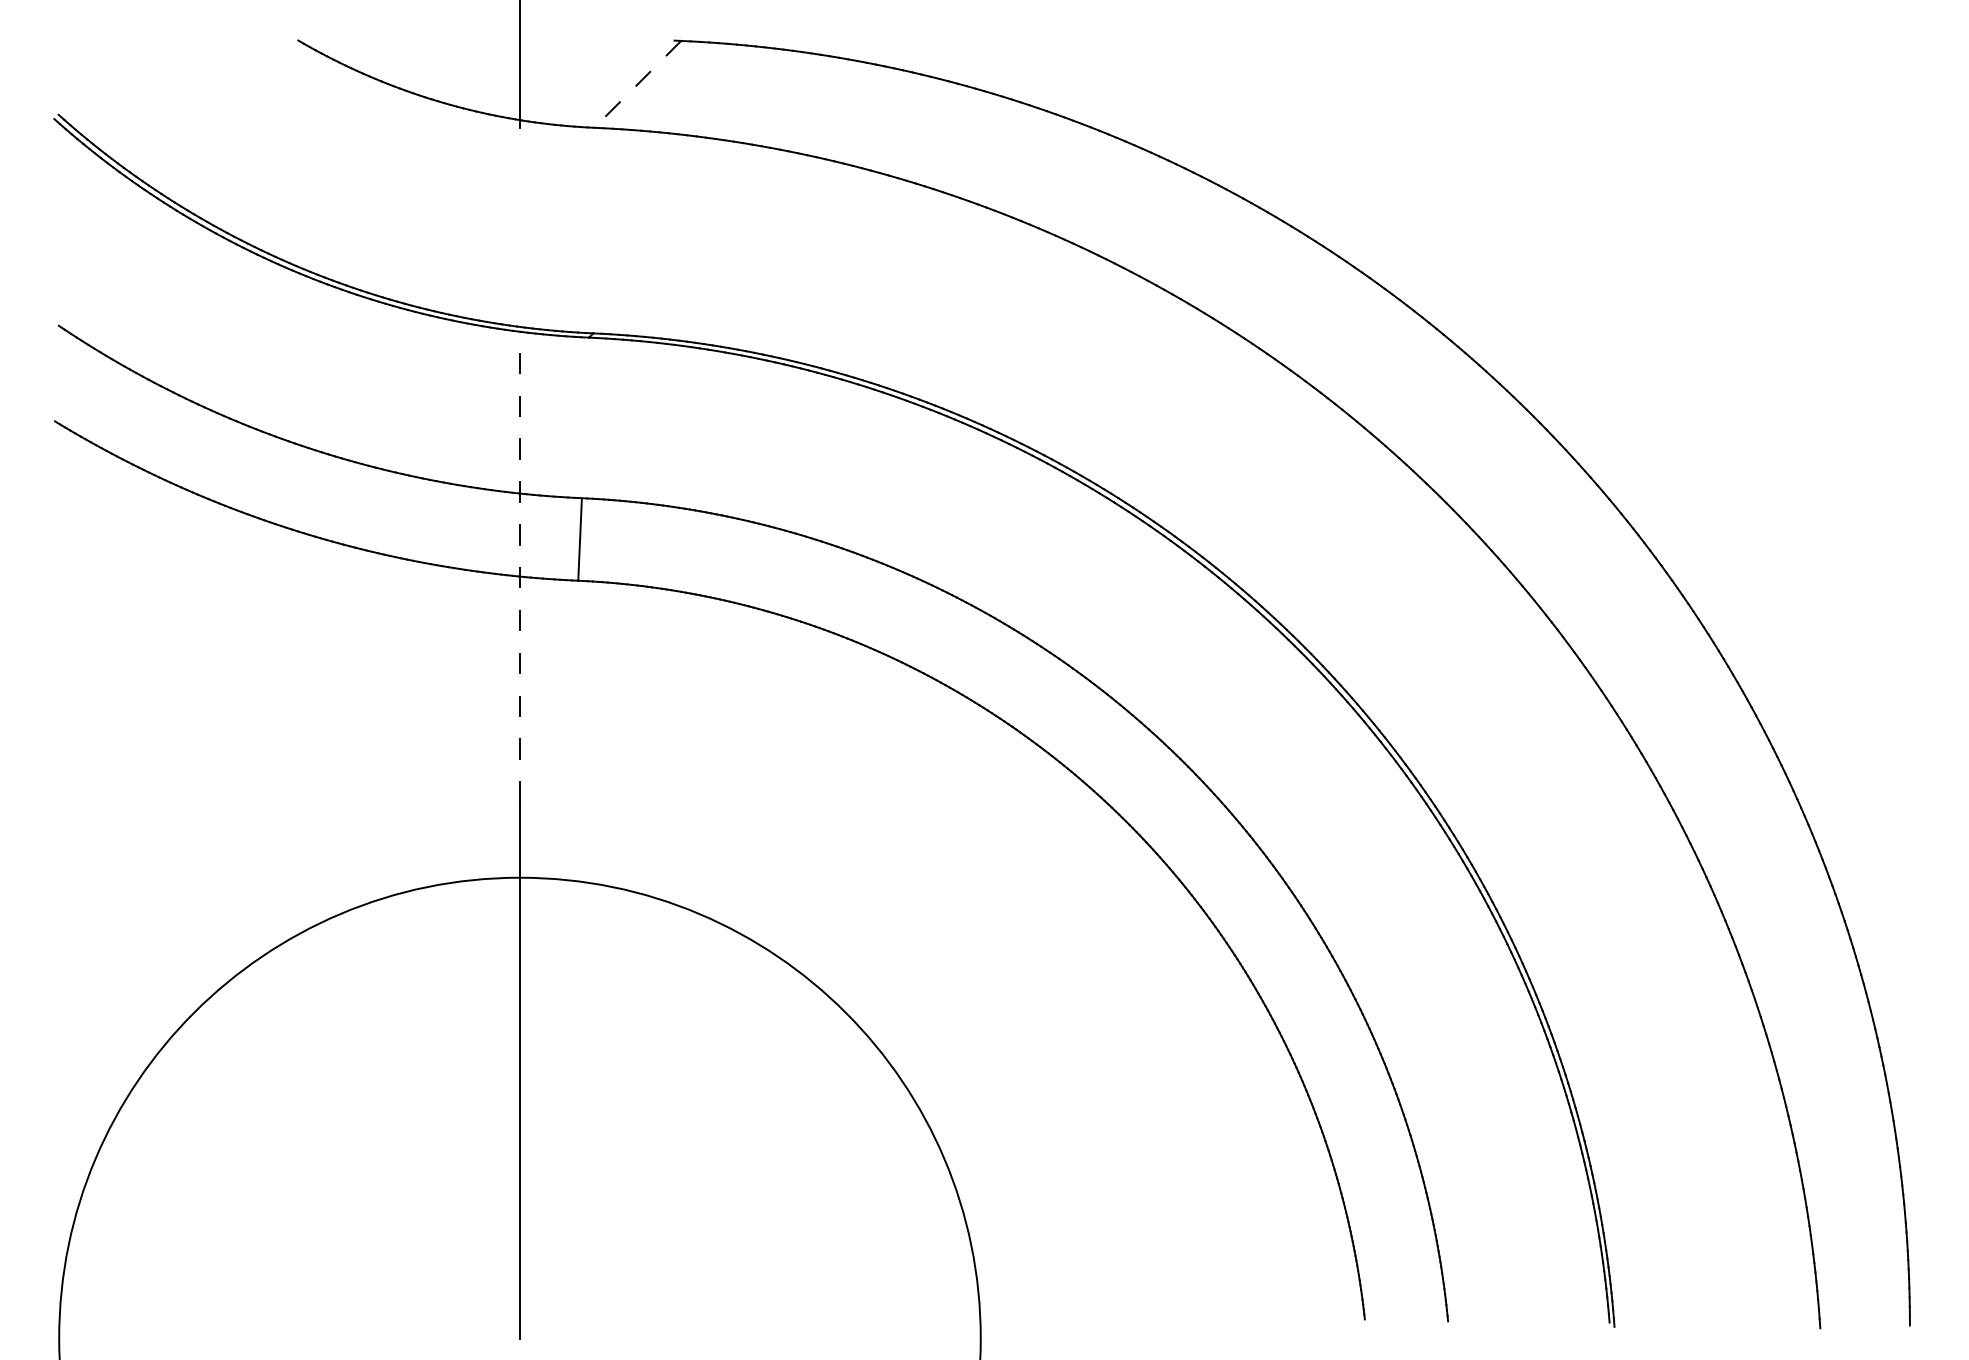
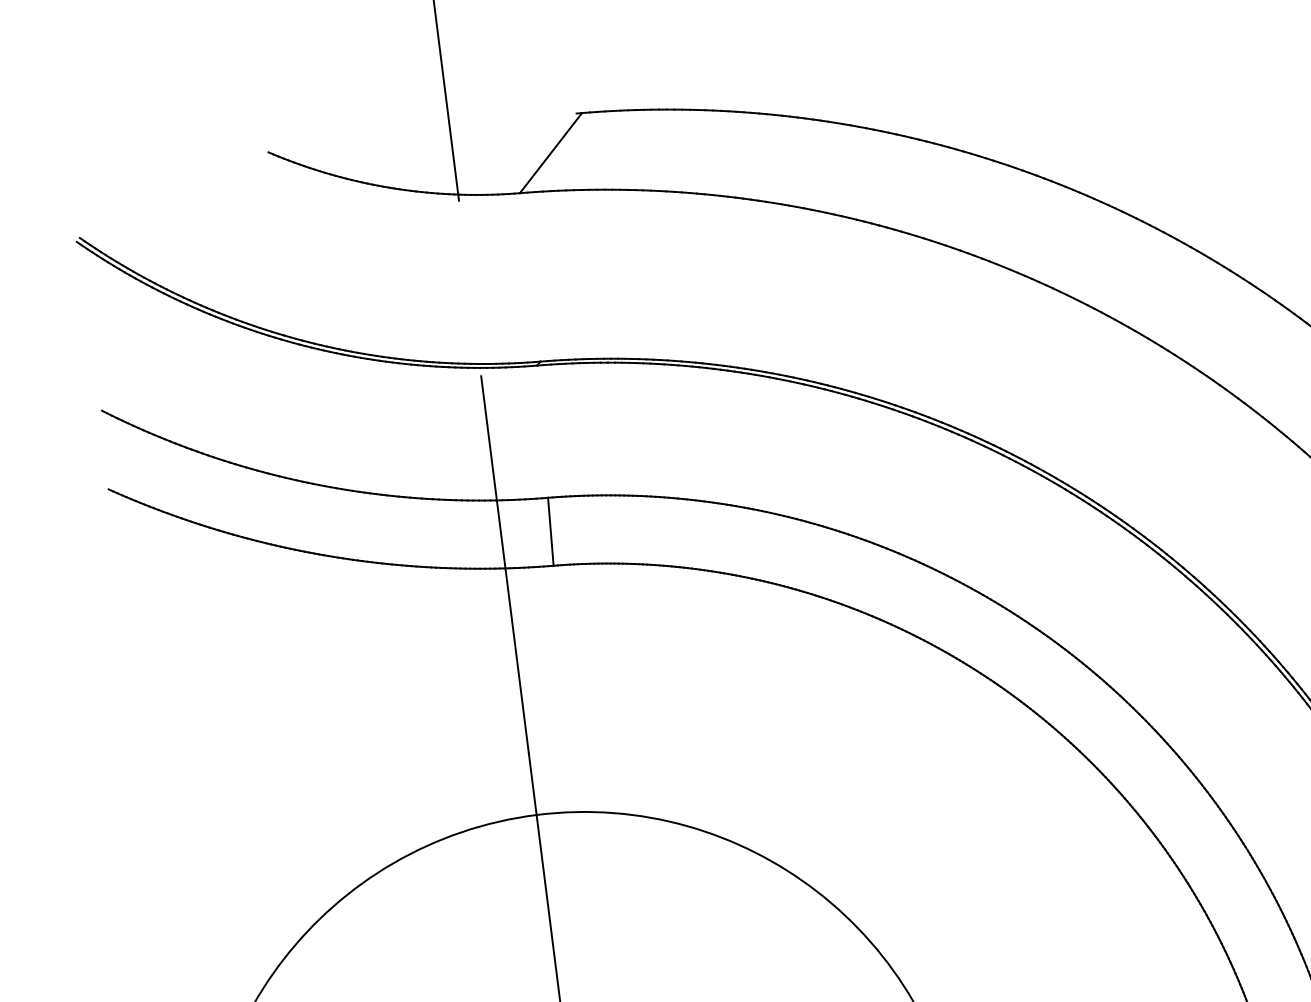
line: (637, 84) -> (550, 153), dashed -> solid
line: (519, 571) -> (504, 564), dashed -> solid

